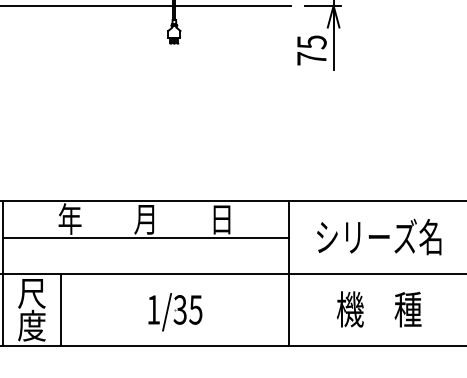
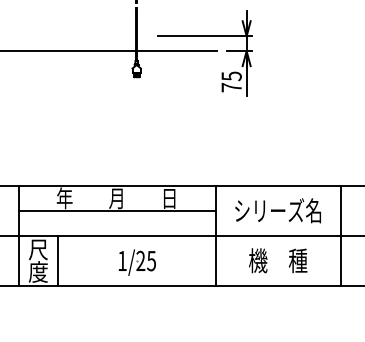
text: (179, 310) -> (140, 261), 1/35 -> 1/25

